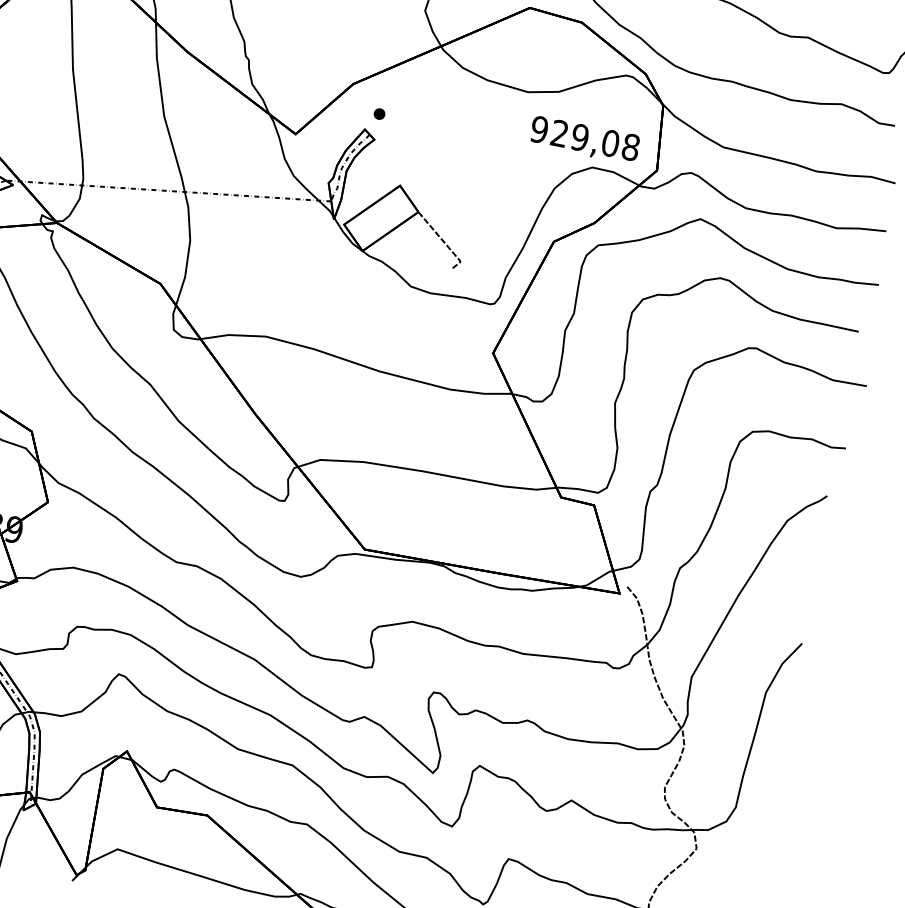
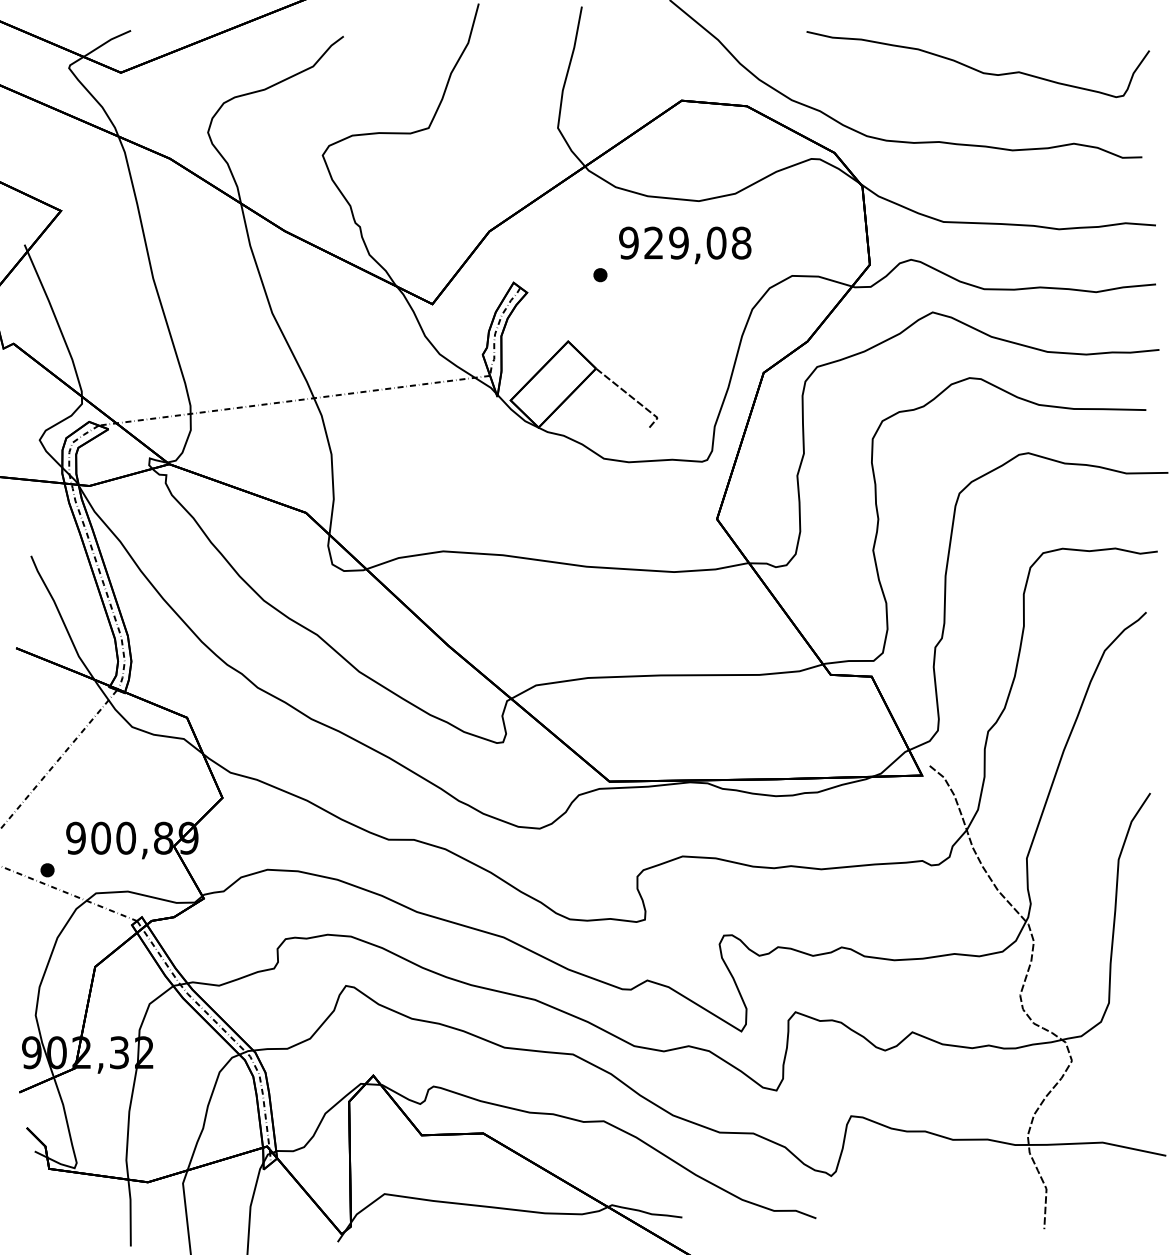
part: (379, 114) -> (600, 275), moved
text: (585, 140) -> (685, 245), moved

